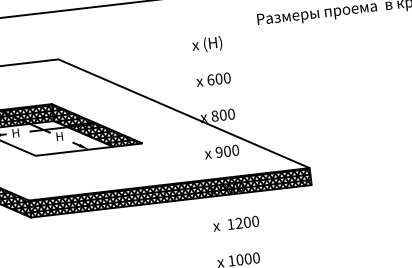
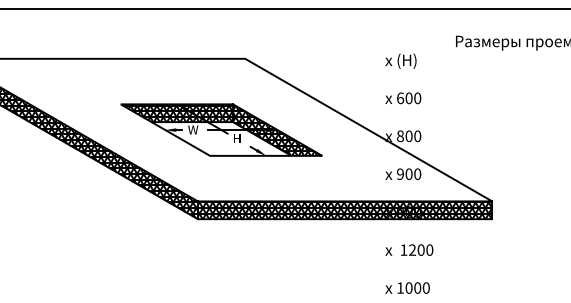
text: (16, 132) -> (193, 129), H -> W

